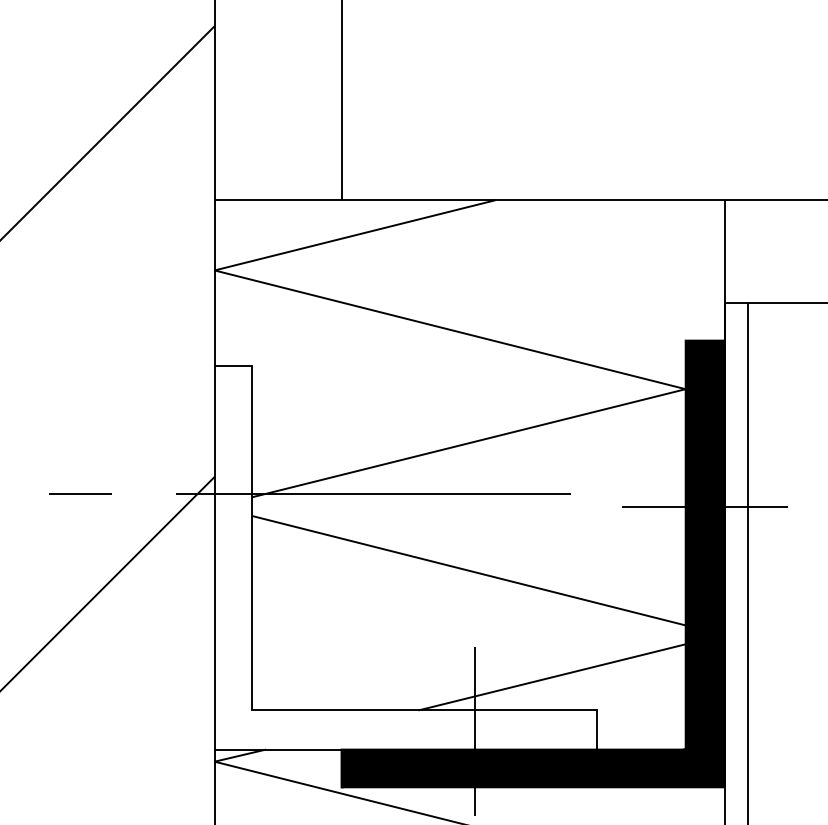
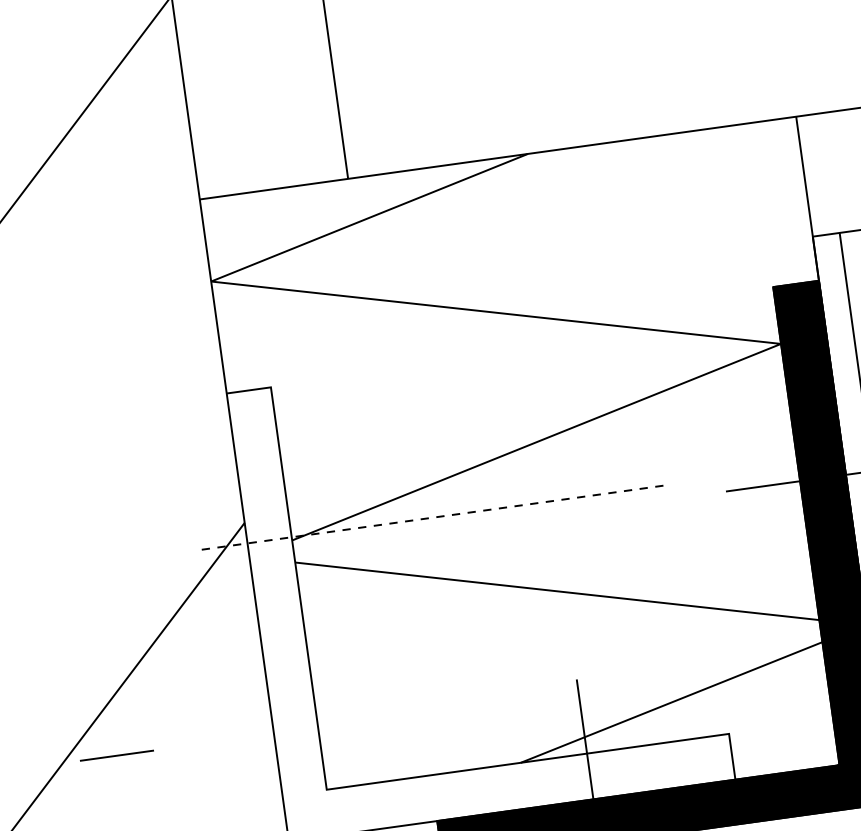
line: (80, 493) -> (116, 754), moved
line: (373, 494) -> (433, 517), solid -> dashed

